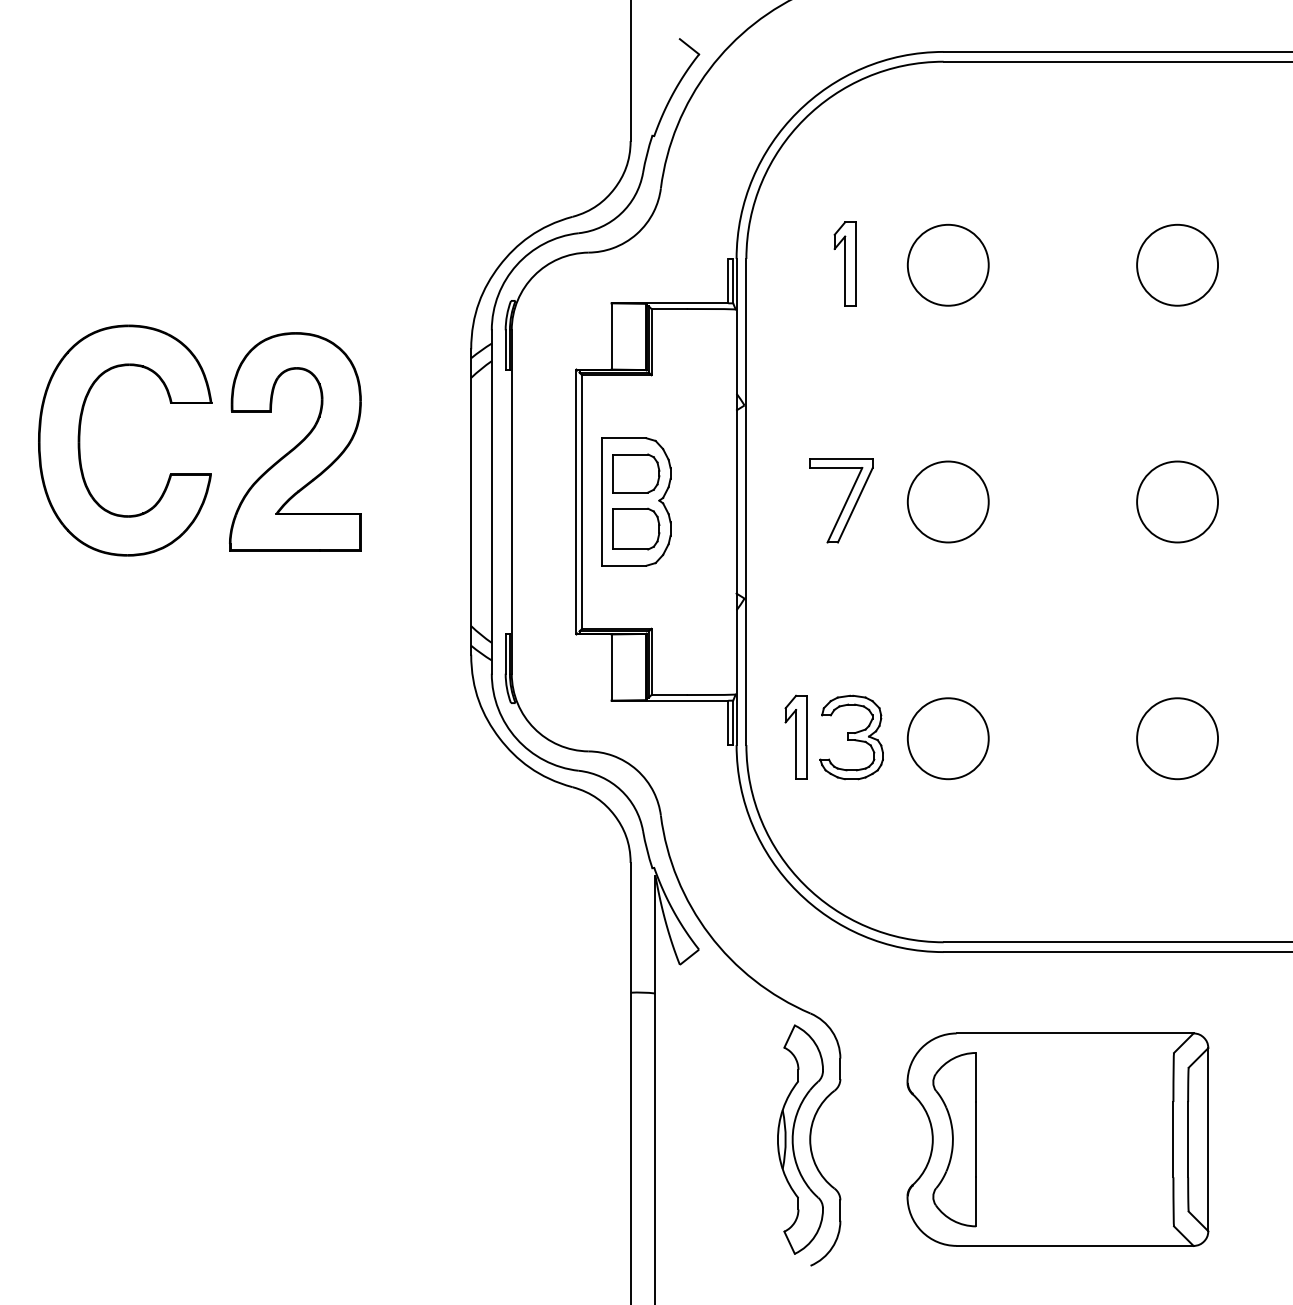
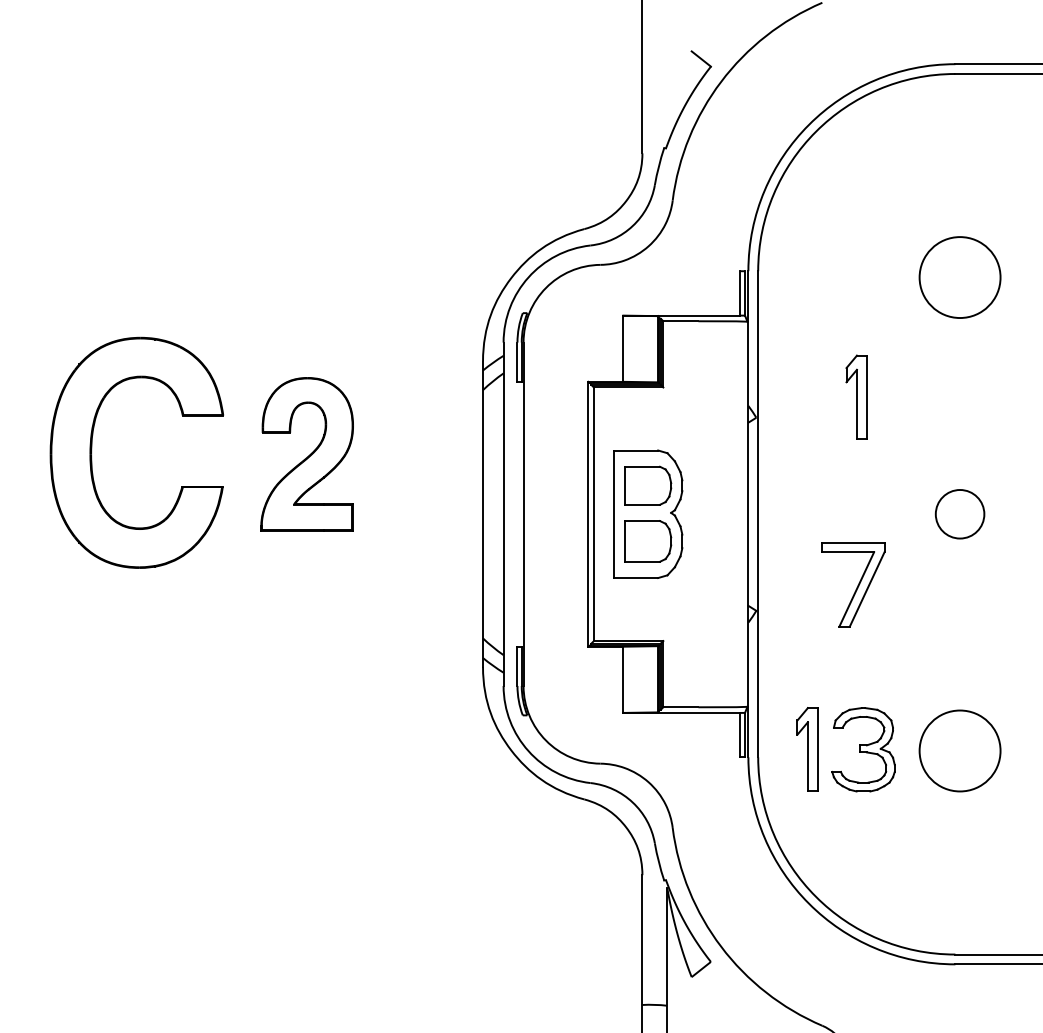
part: (844, 263) -> (856, 396), moved
part: (295, 441) -> (307, 453), size x0.7
part: (841, 500) -> (853, 584), moved
circle: (947, 501) -> (959, 513), size x0.6

